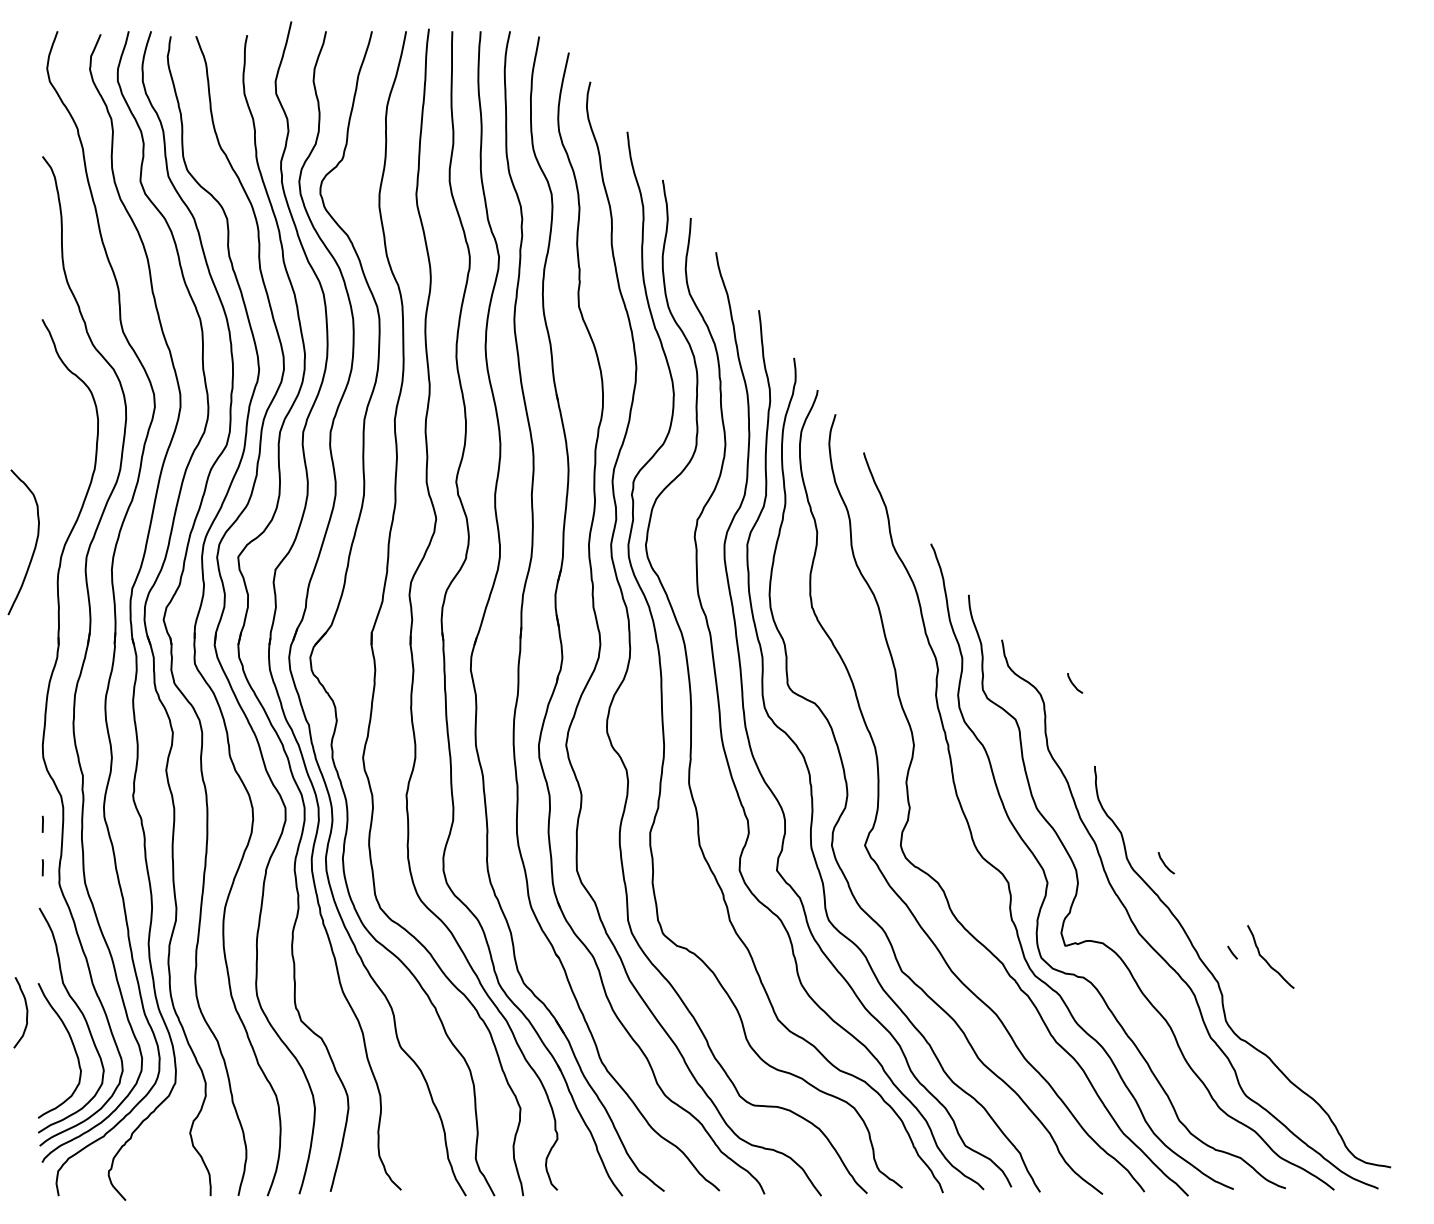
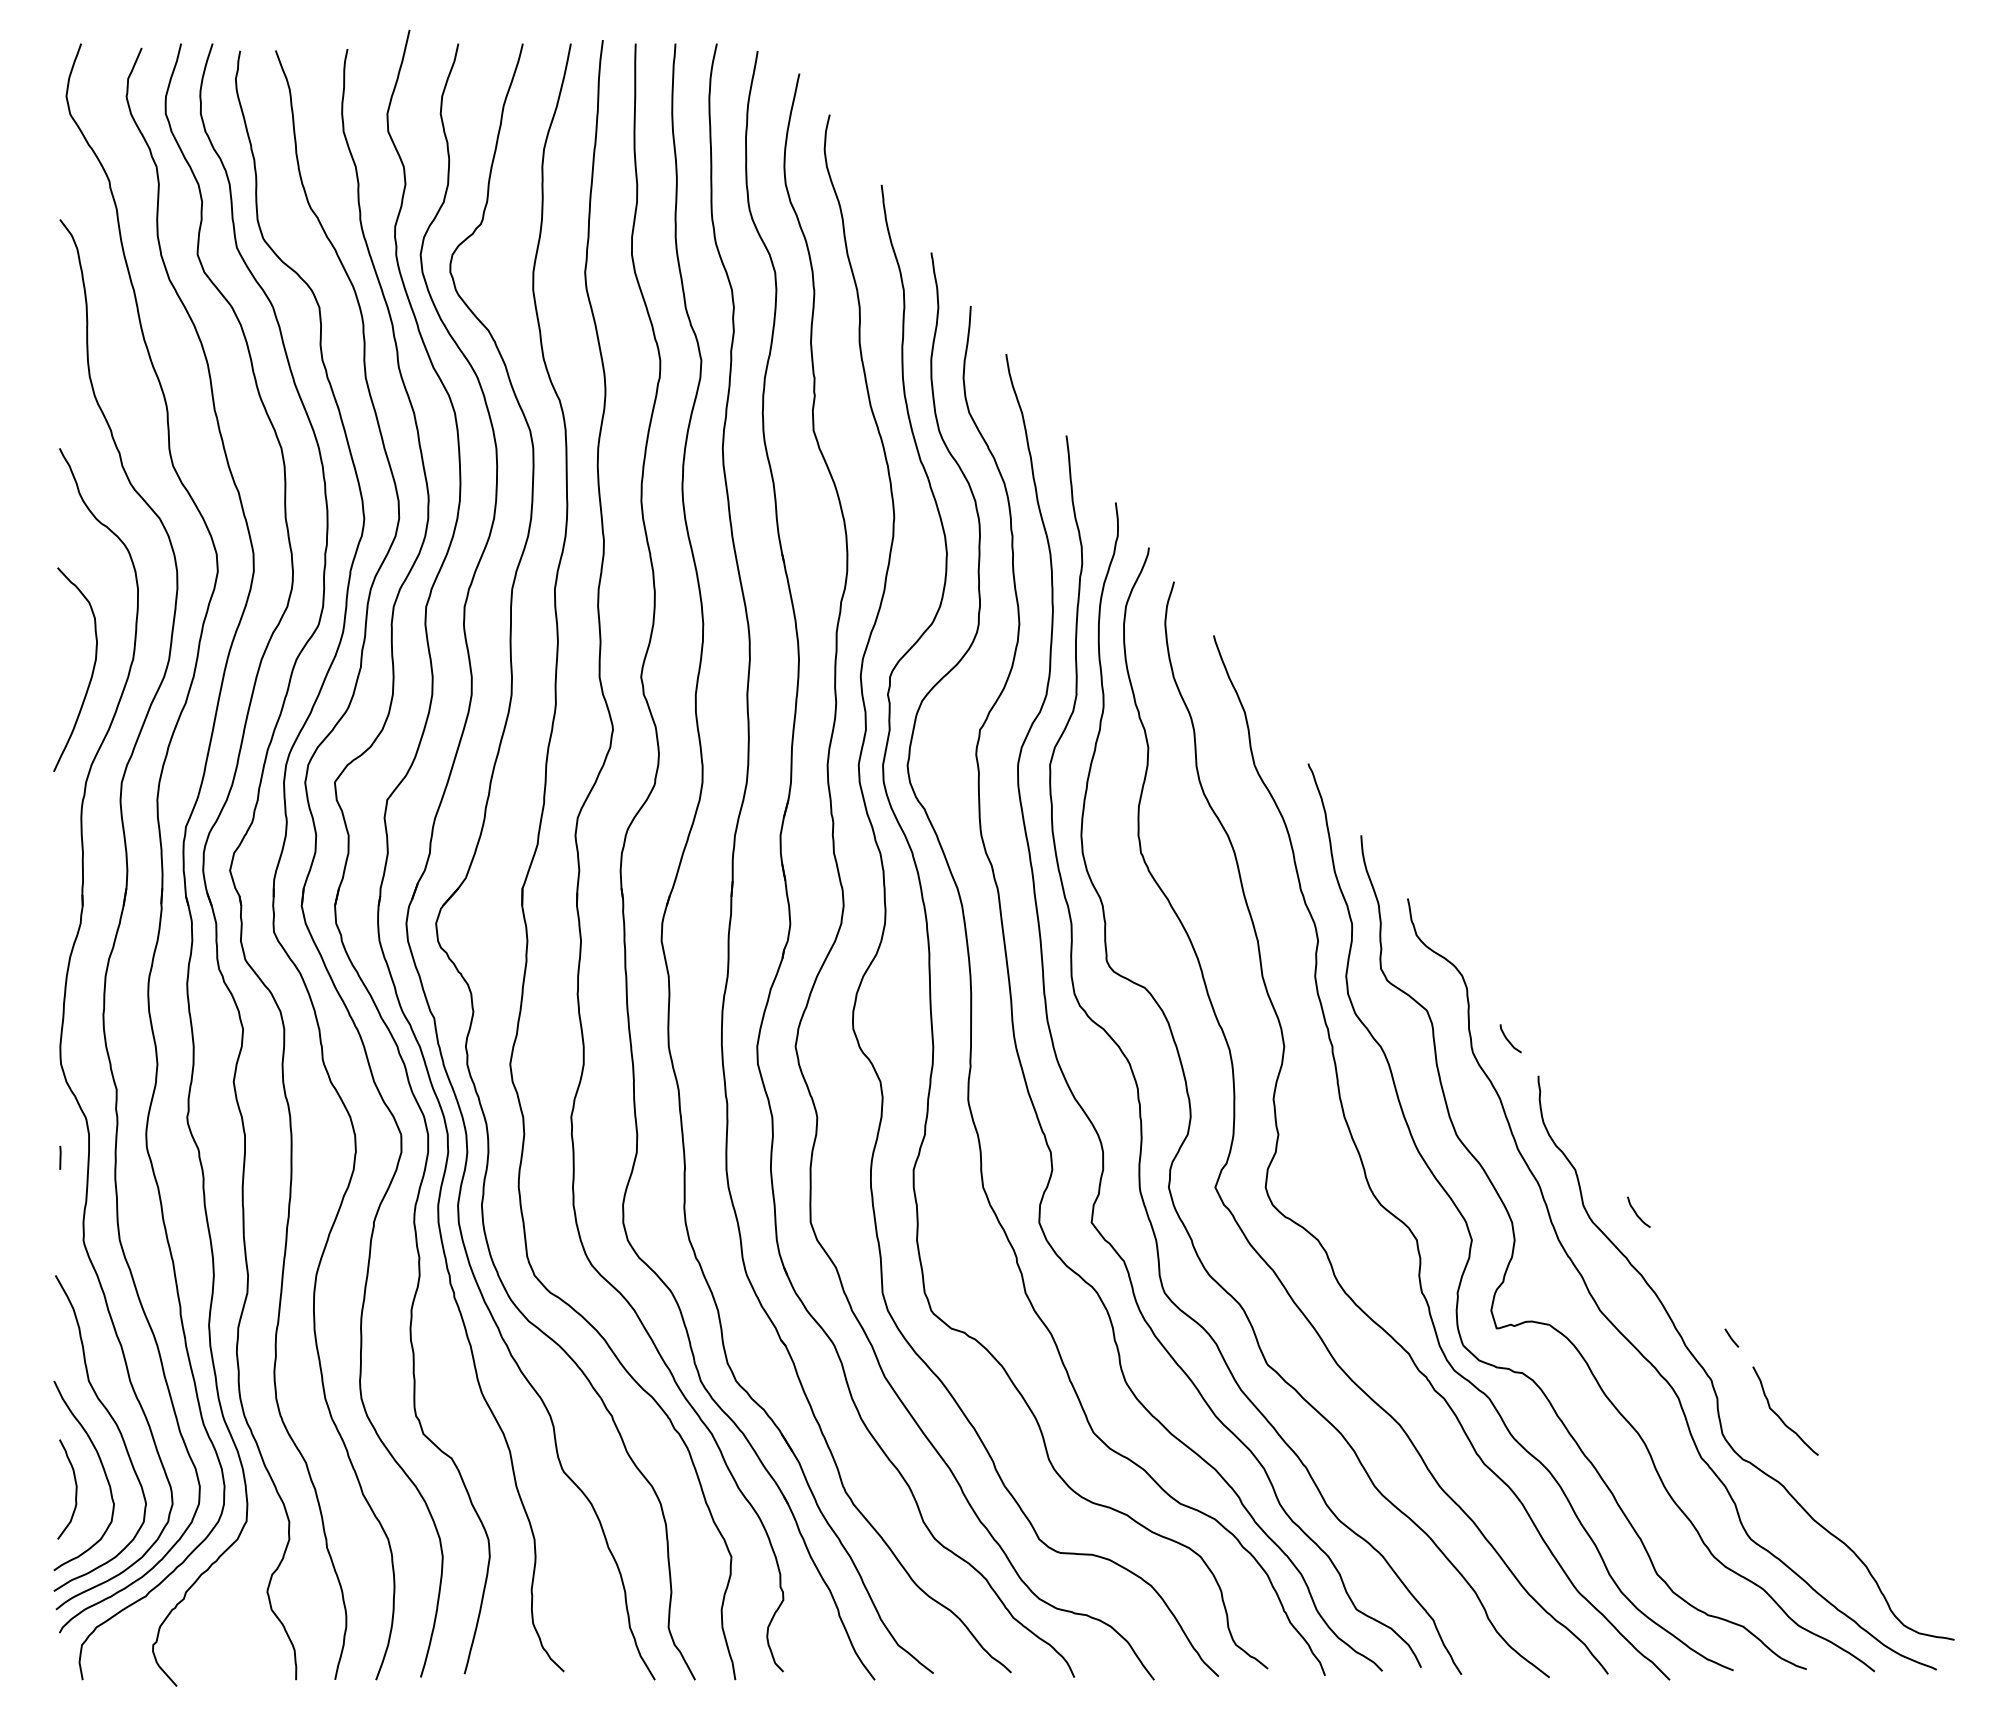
curve: (35, 545) -> (91, 673), moved
curve: (1073, 683) -> (1508, 1039), moved
line: (42, 867) -> (60, 1218), removed
curve: (1266, 960) -> (1779, 1416), moved
curve: (26, 1012) -> (75, 1489), moved

